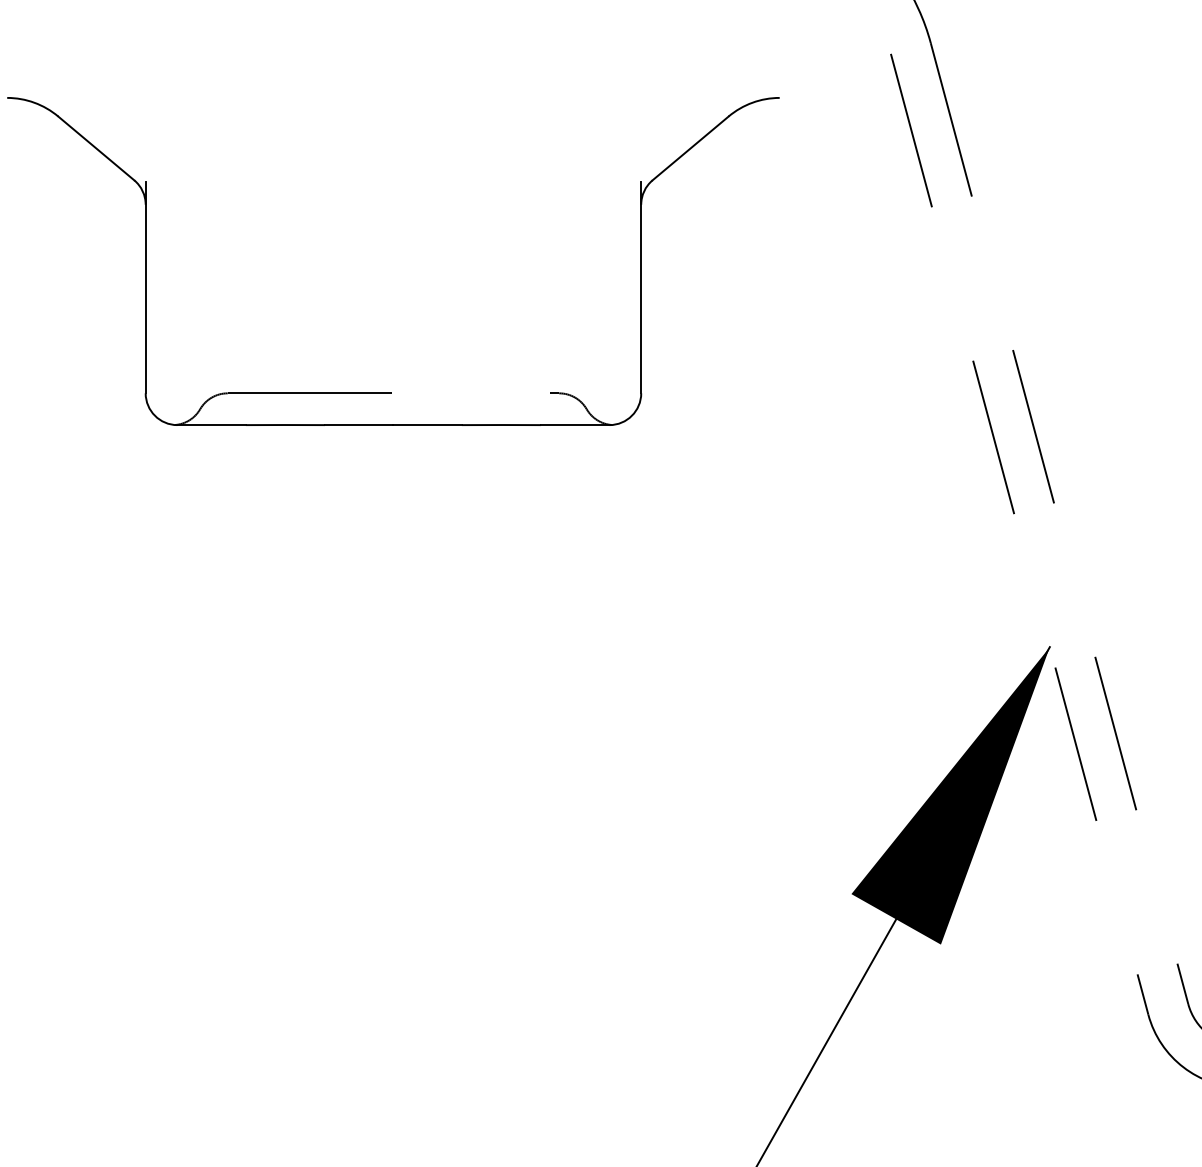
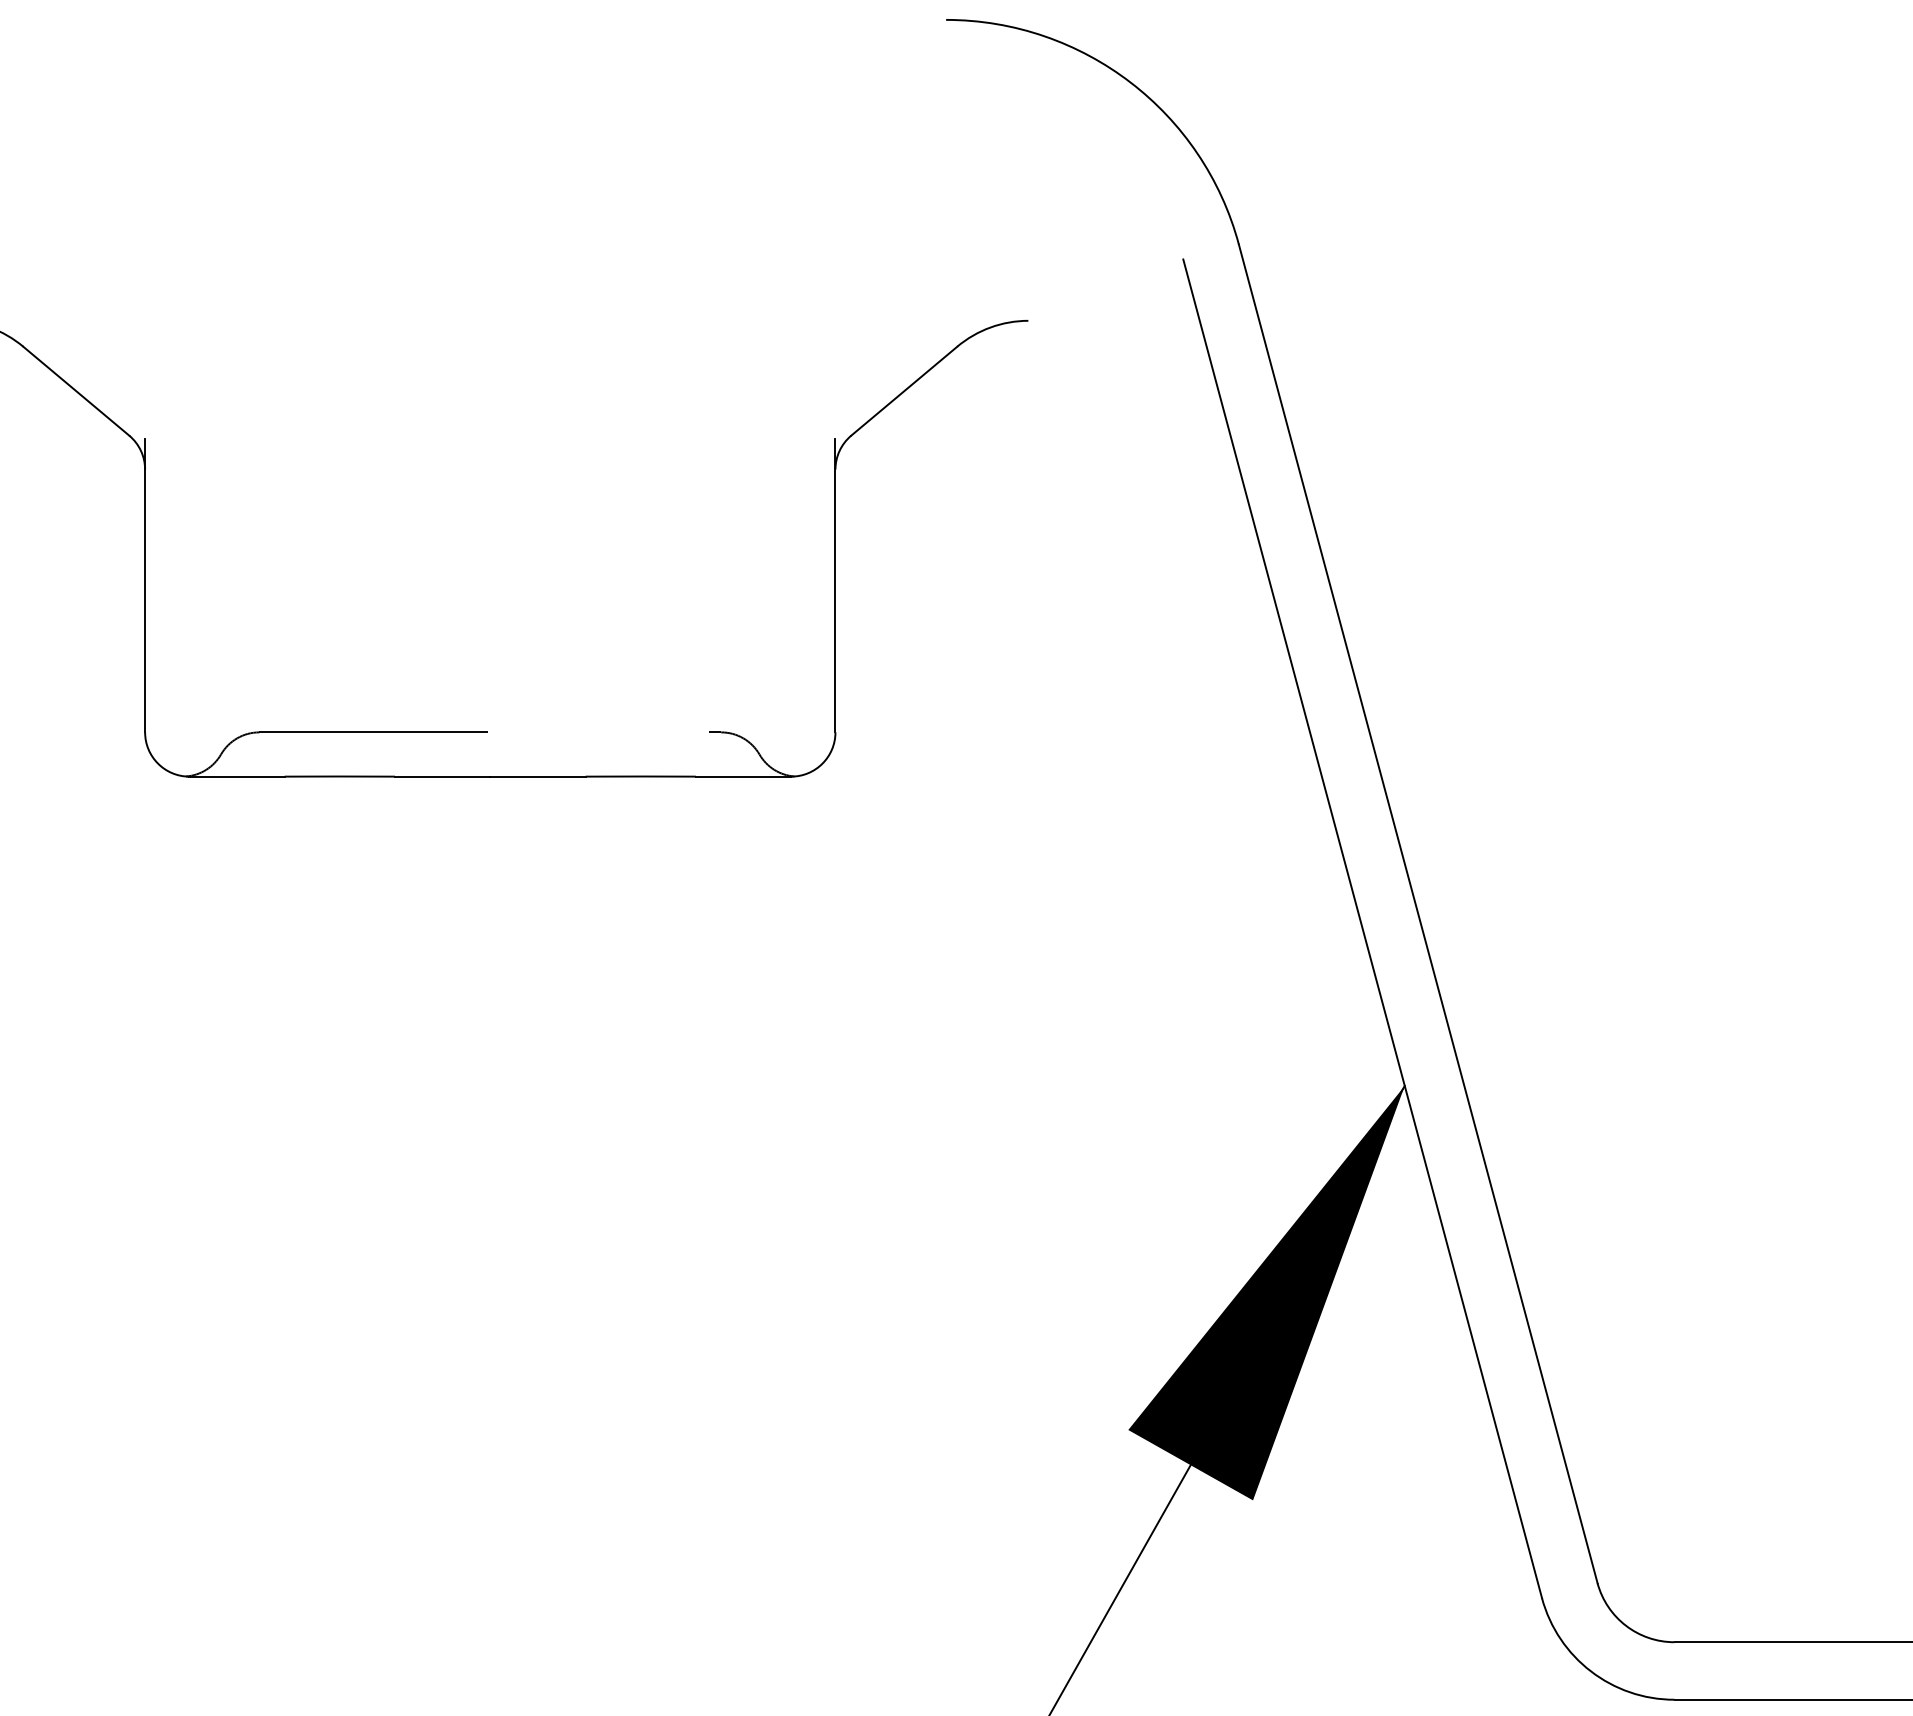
line: (1059, 523) -> (1418, 913), dashed -> solid
line: (1019, 534) -> (1362, 928), dashed -> solid

